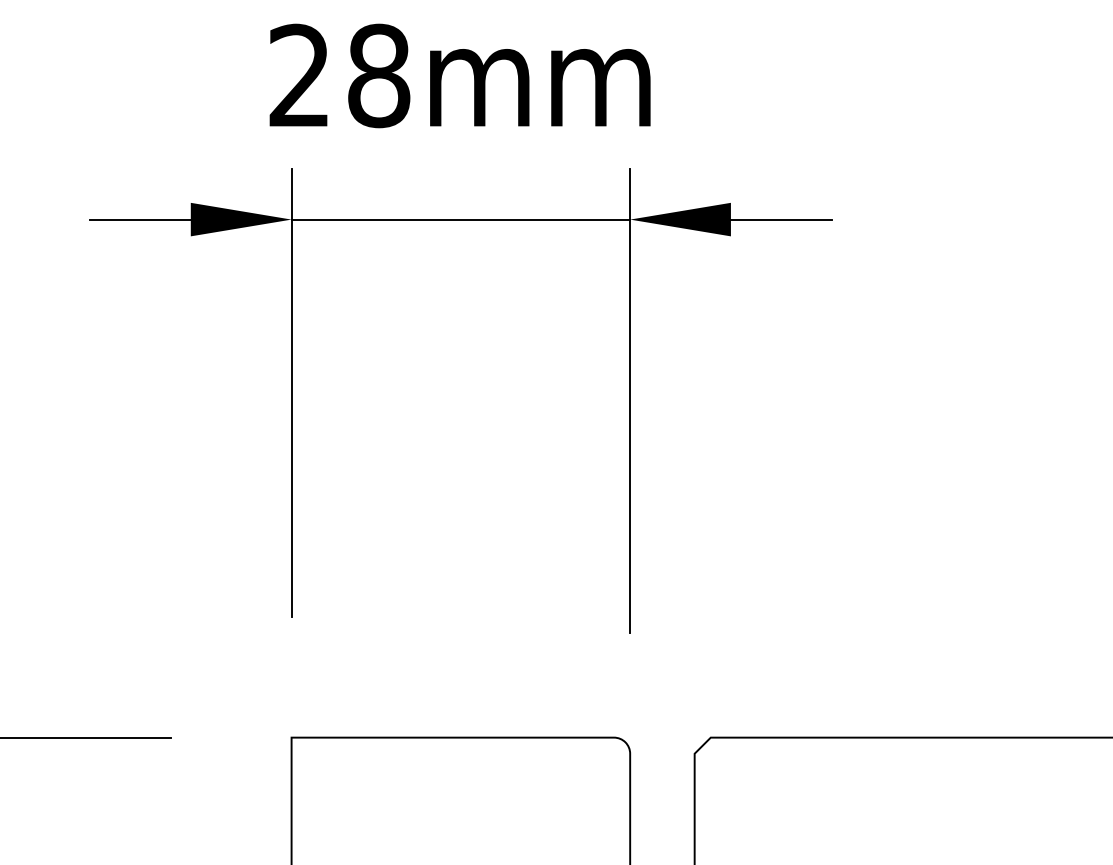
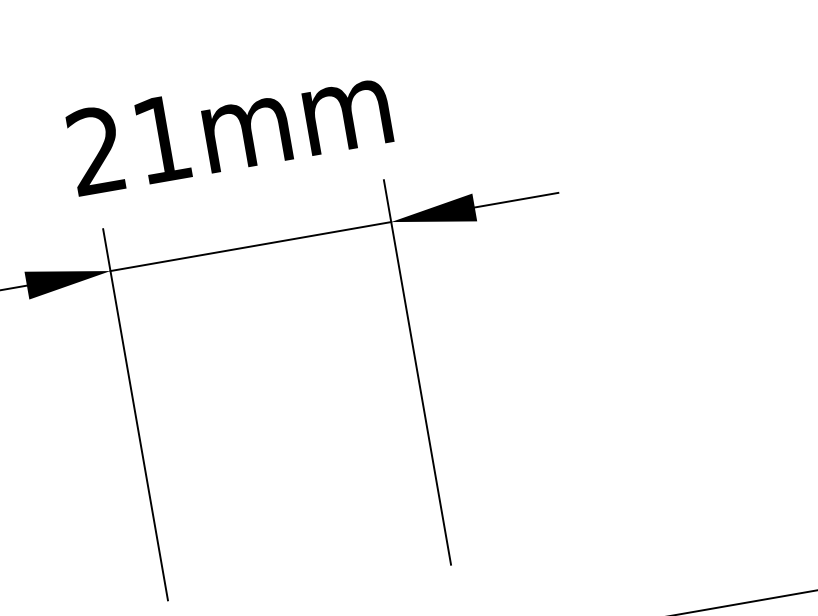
text: (379, 75) -> (162, 138), 28mm -> 21mm

